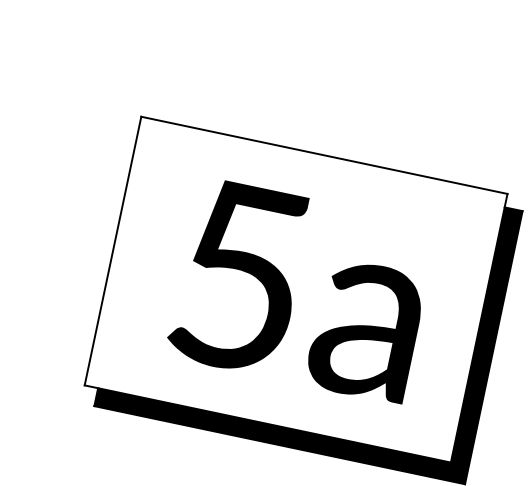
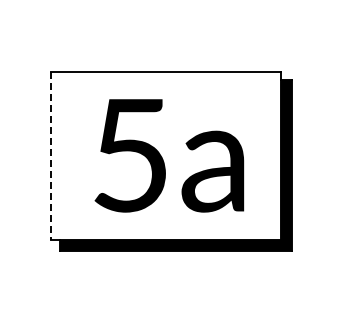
line: (113, 252) -> (51, 156), solid -> dashed

